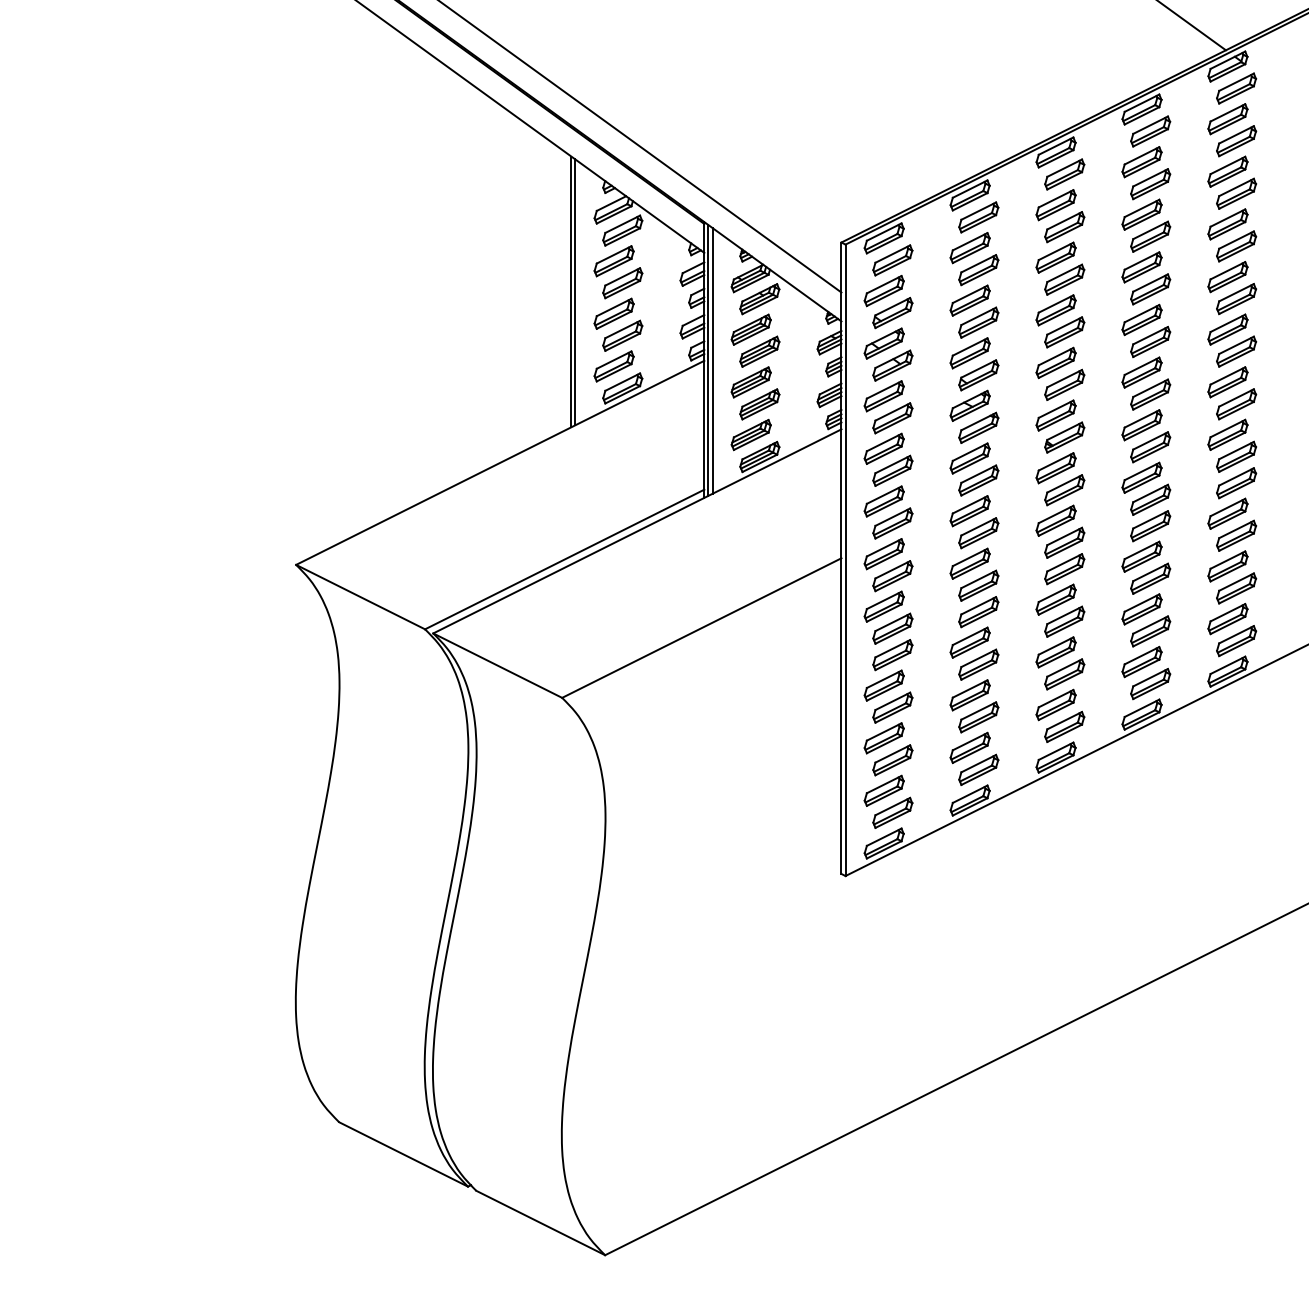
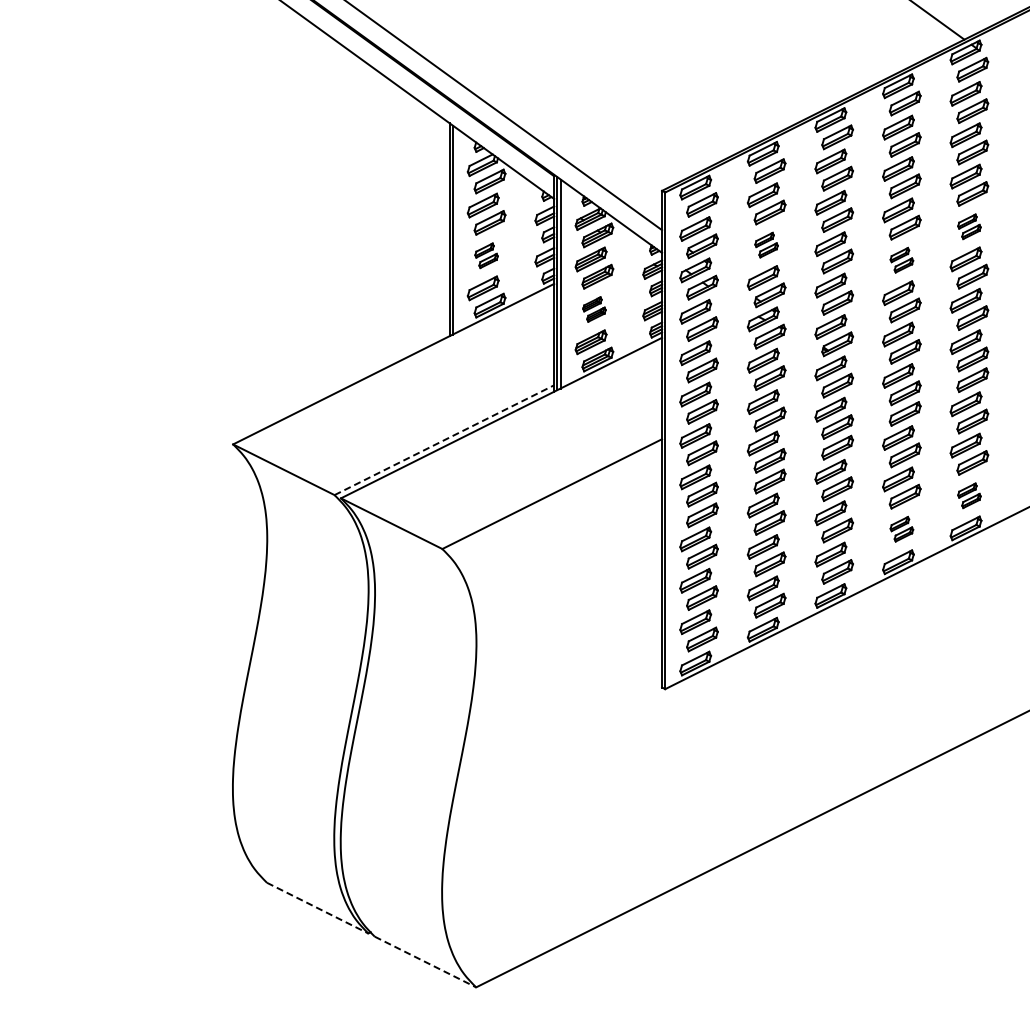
part: (1232, 287) -> (969, 226), size x0.6
part: (974, 310) -> (766, 244), size x0.6
part: (618, 324) -> (486, 255), size x0.6
part: (1145, 329) -> (901, 259), size x0.6
part: (755, 393) -> (594, 309), size x0.6
line: (564, 559) -> (444, 440), solid -> dashed
part: (1232, 629) -> (969, 495), size x0.6
part: (1145, 671) -> (901, 528), size x0.6
line: (403, 1154) -> (317, 908), solid -> dashed
line: (540, 1223) -> (425, 962), solid -> dashed

